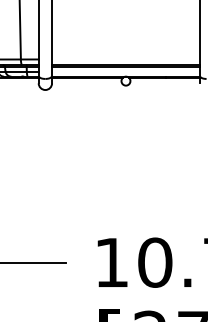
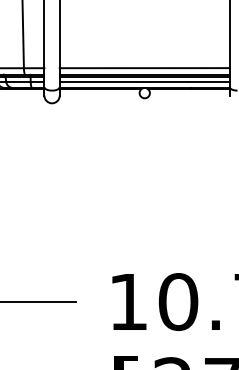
line: (125, 59) -> (144, 68), added
line: (125, 71) -> (144, 82), added

